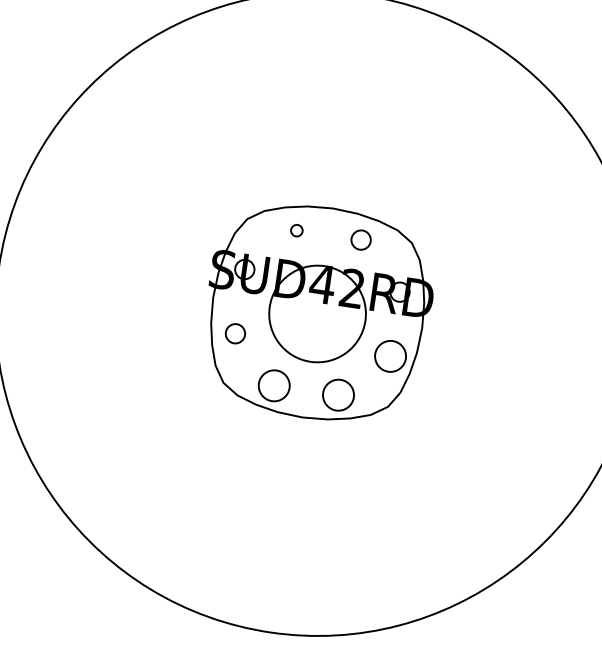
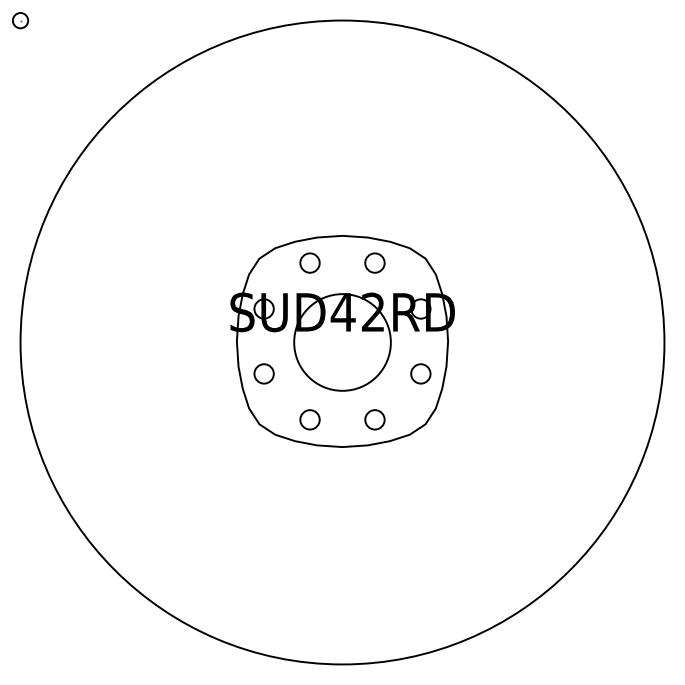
circle: (296, 230) -> (309, 262), size x1.67
circle: (390, 355) -> (420, 373), size x0.62
circle: (273, 385) -> (309, 419), size x0.62
circle: (338, 394) -> (374, 419), size x0.62

